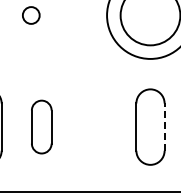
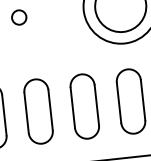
part: (41, 126) -> (38, 111), size x1.43
part: (96, 126) -> (85, 105), added
line: (164, 127) -> (143, 100), dashed -> solid

